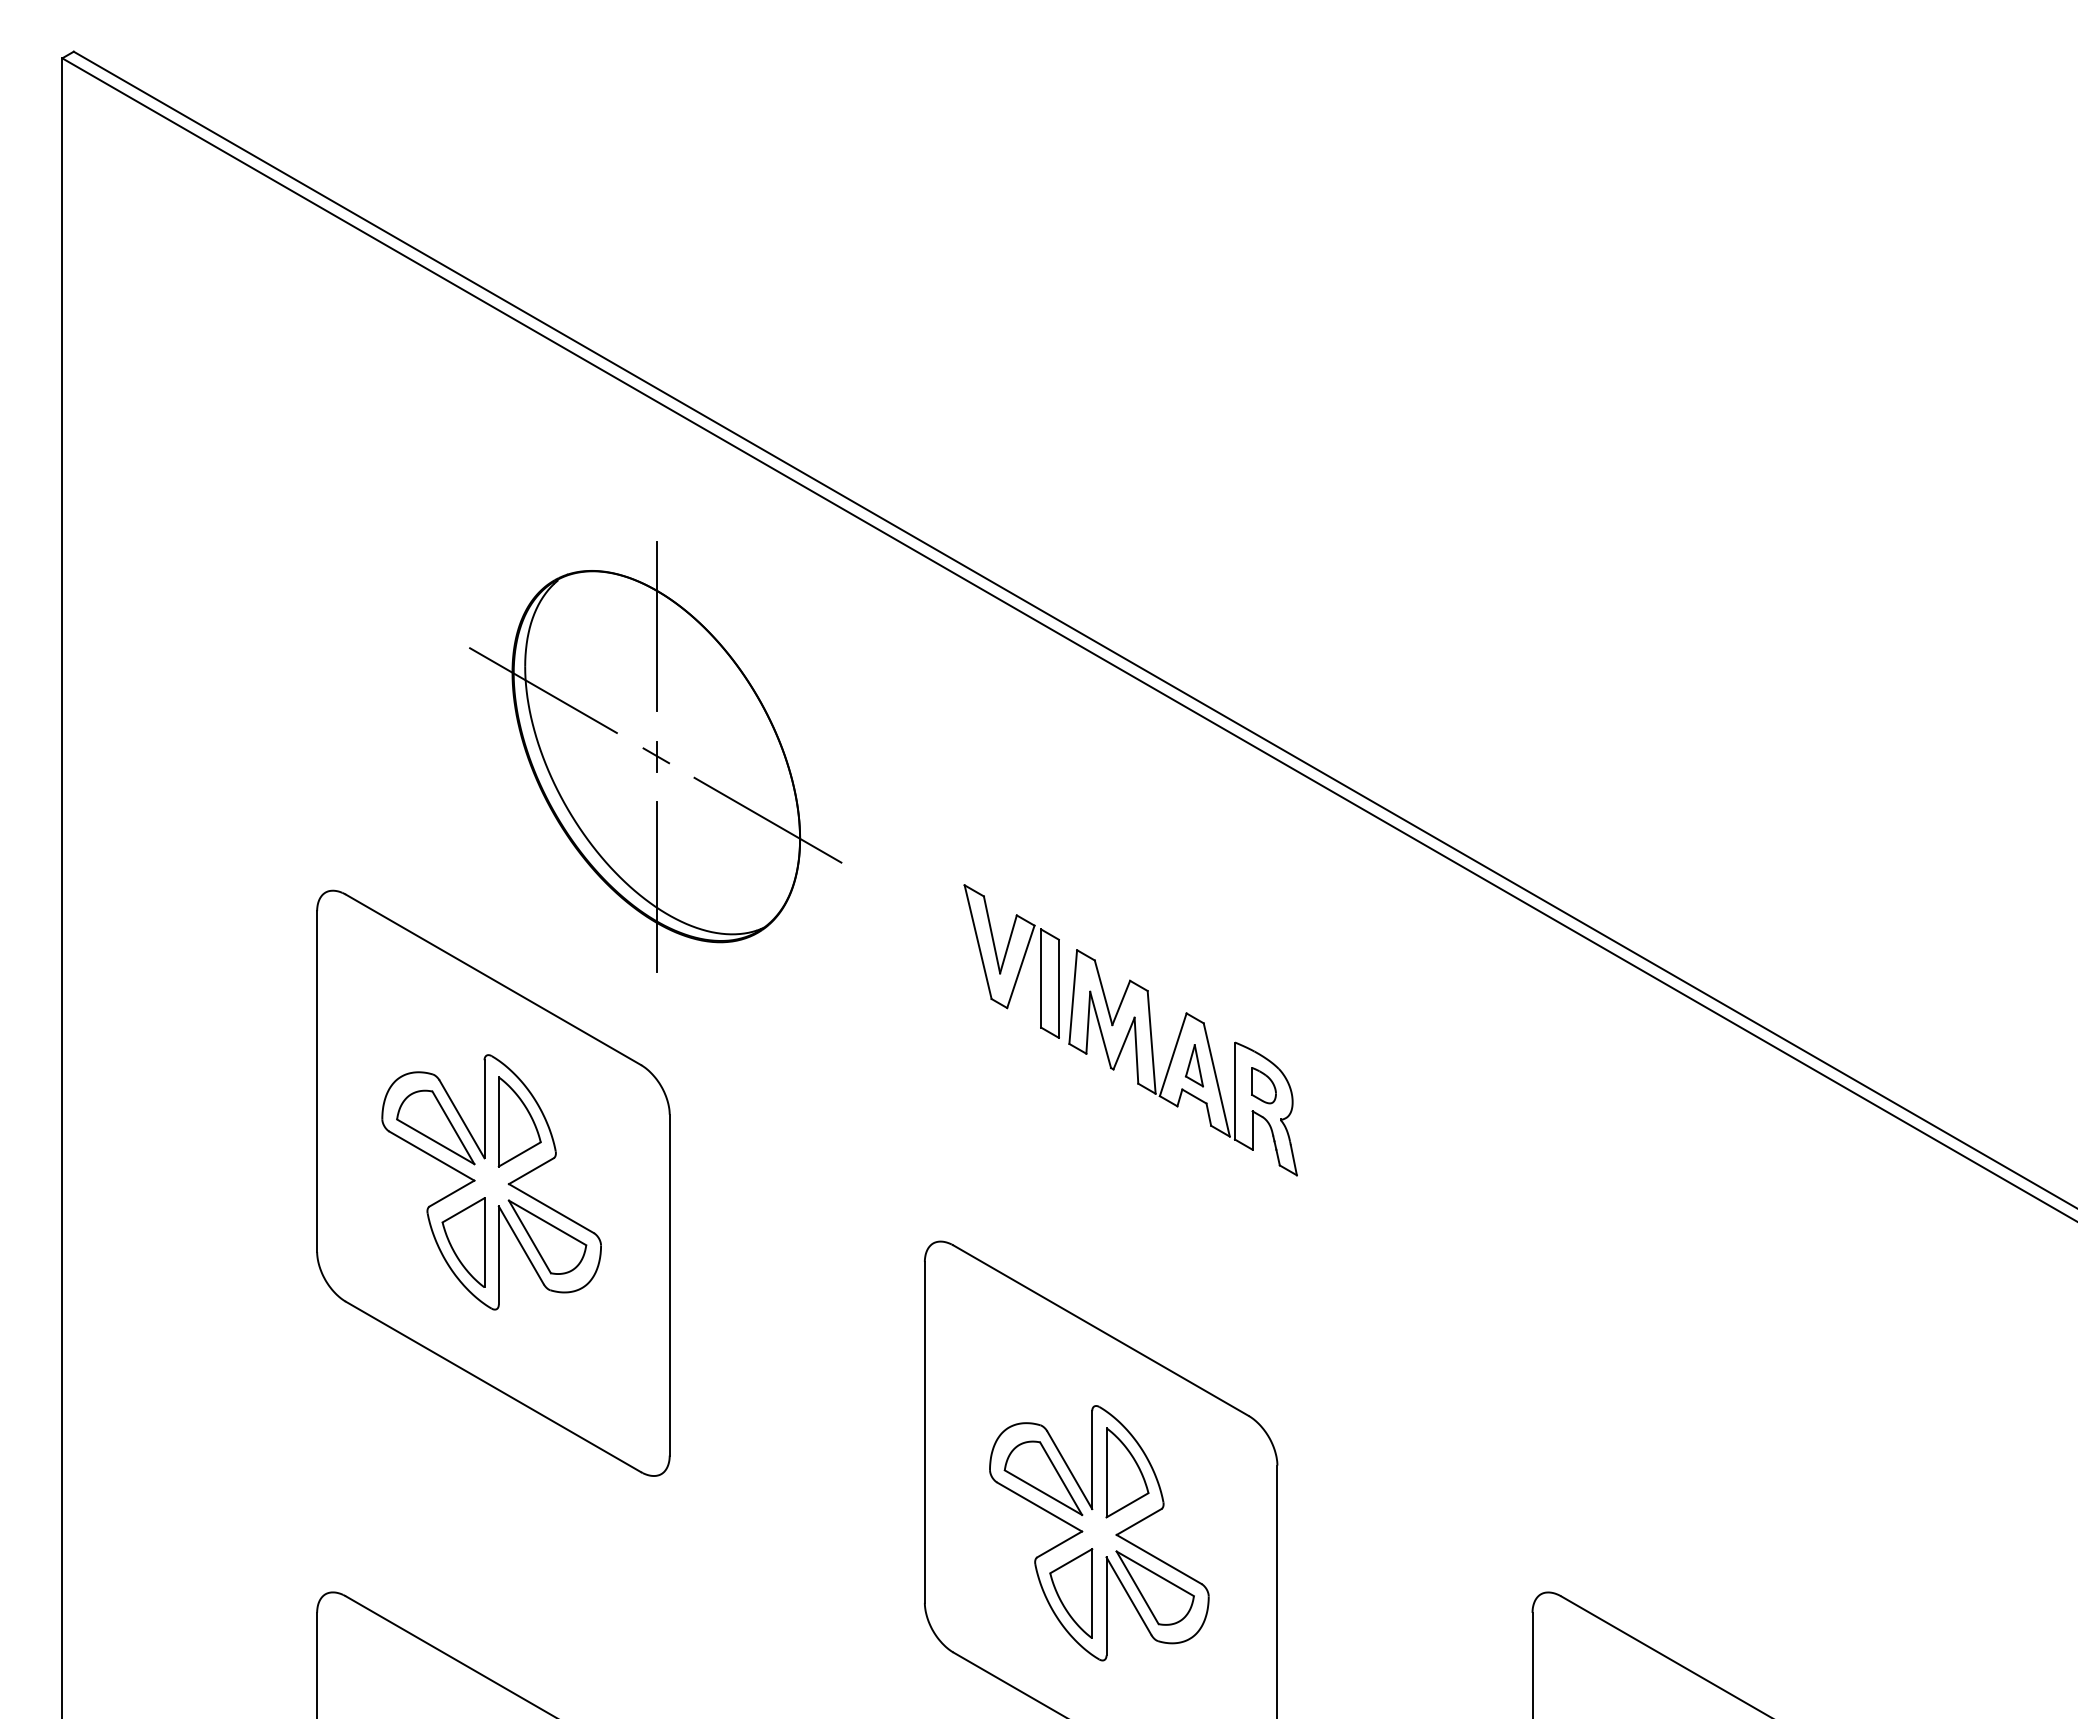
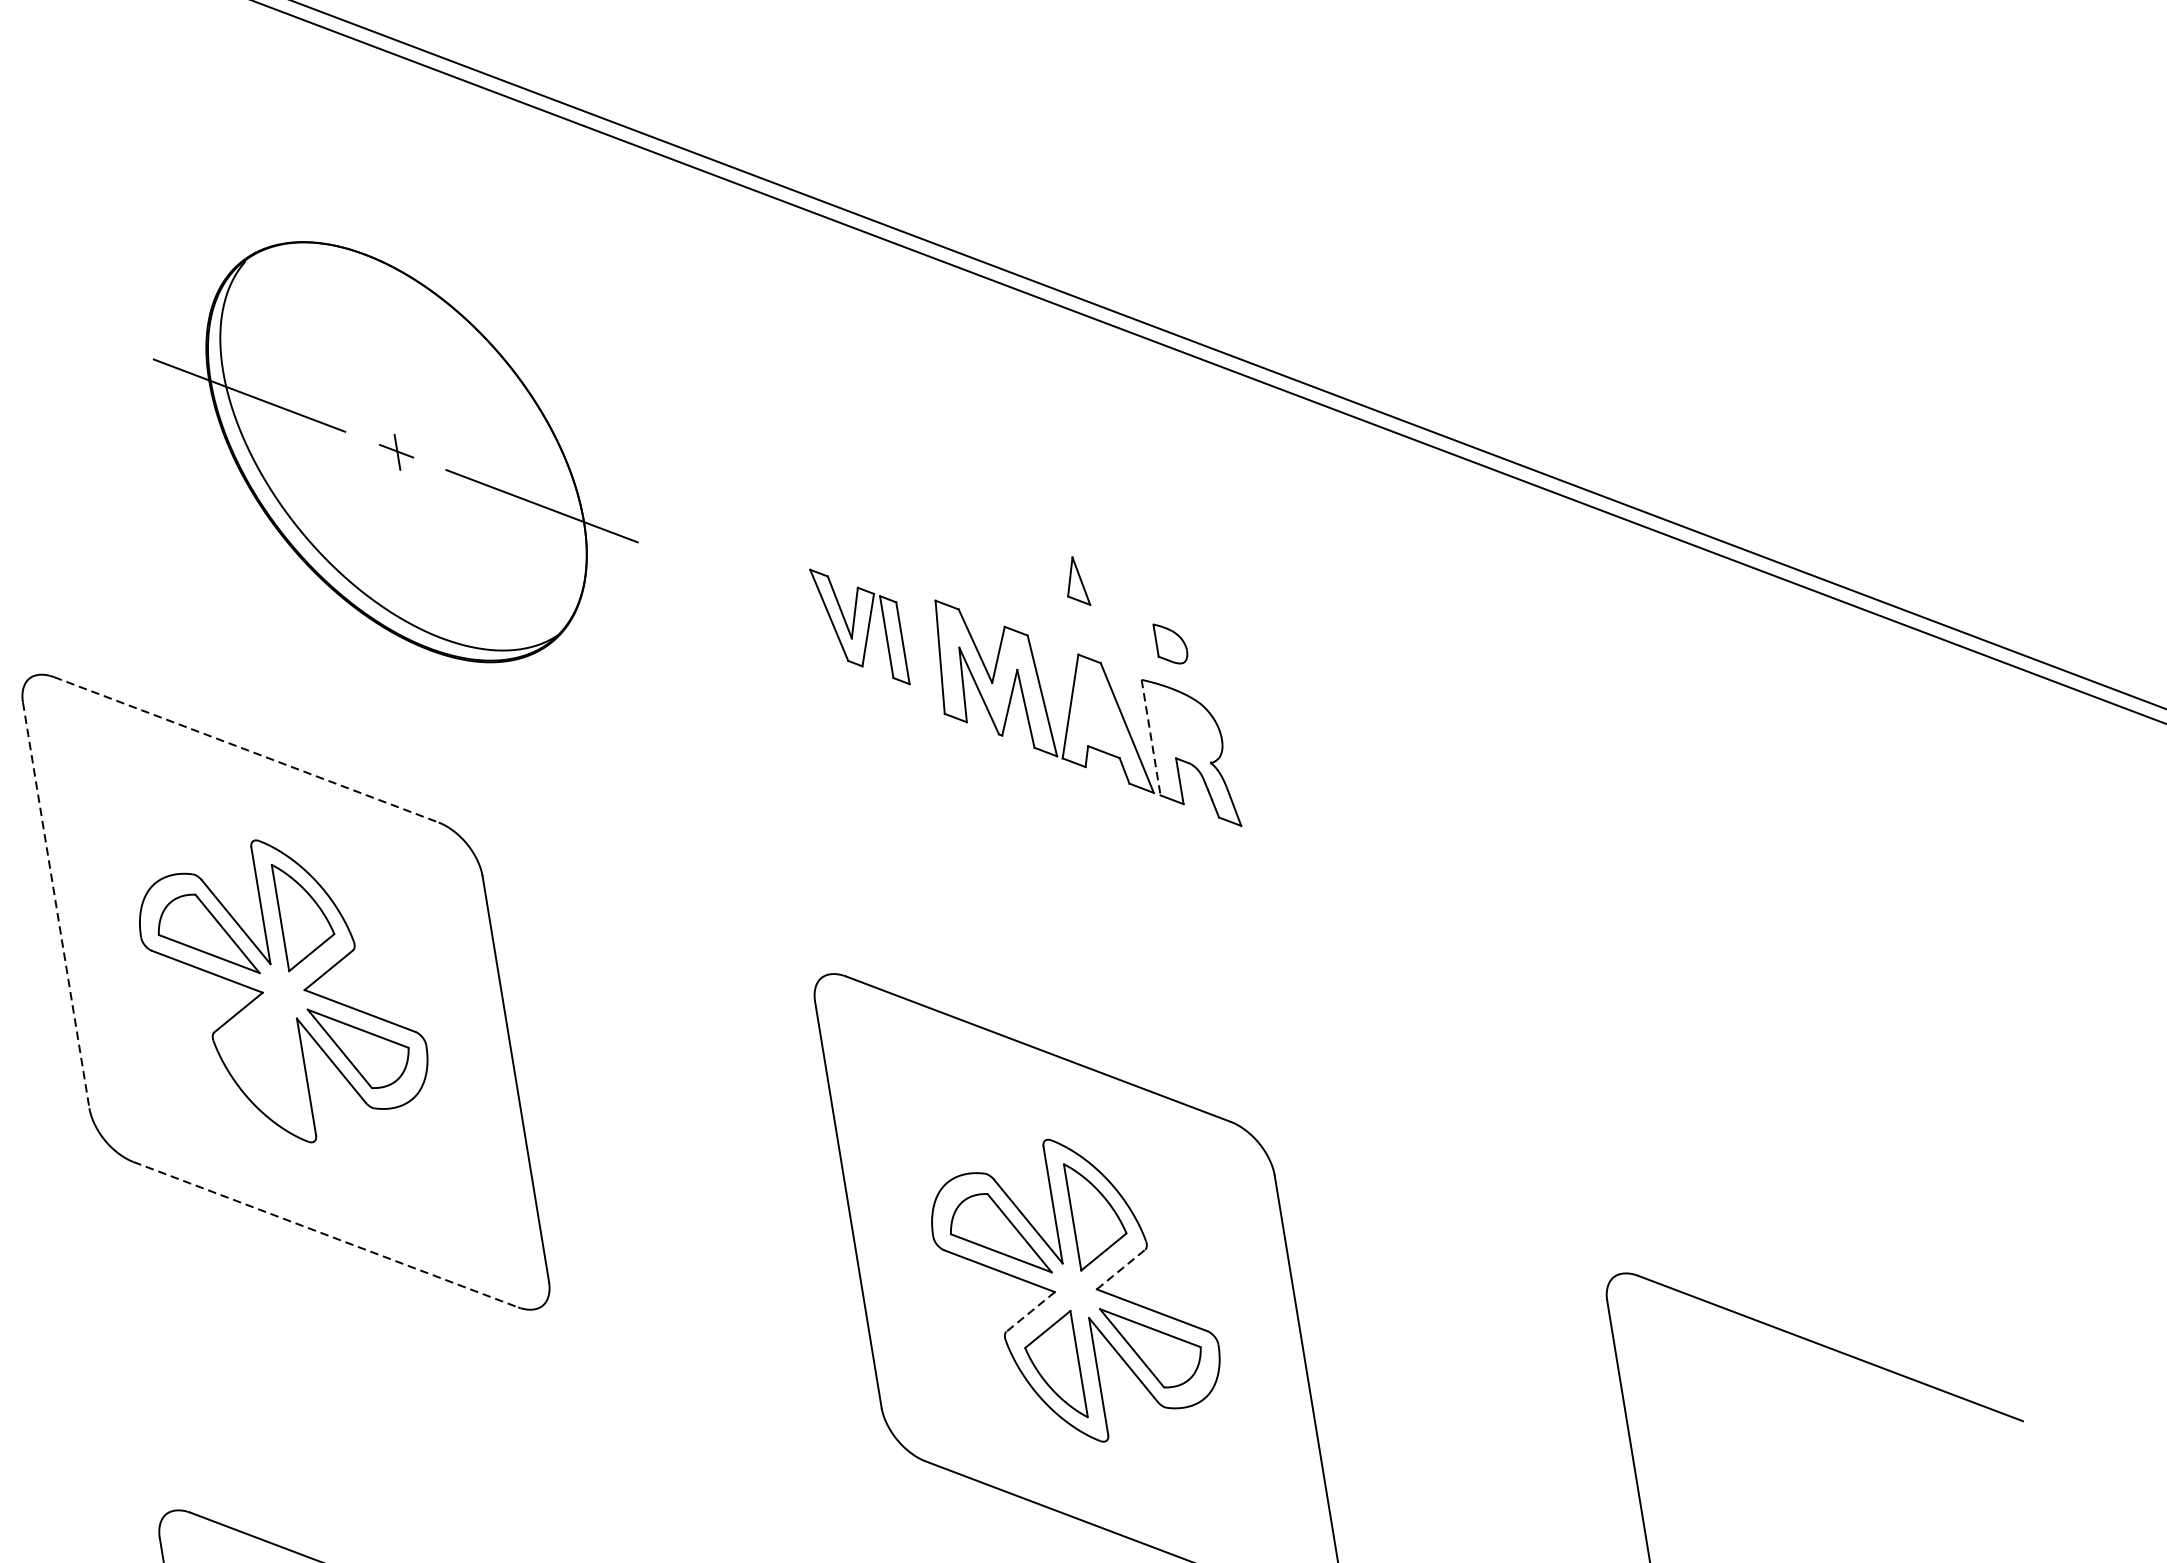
line: (656, 626) -> (371, 297), removed
line: (656, 886) -> (422, 606), removed
part: (1011, 961) -> (859, 626), size x0.7
line: (493, 980) -> (246, 750), solid -> dashed
part: (1193, 1065) -> (1074, 581), moved
line: (317, 1082) -> (56, 906), solid -> dashed
part: (1263, 1085) -> (1170, 643), moved
line: (1234, 1091) -> (1150, 738), solid -> dashed
part: (463, 1242) -> (261, 1068), removed
line: (493, 1387) -> (325, 1235), solid -> dashed
line: (1139, 1522) -> (1121, 1270), solid -> dashed
line: (1059, 1544) -> (1030, 1311), solid -> dashed

